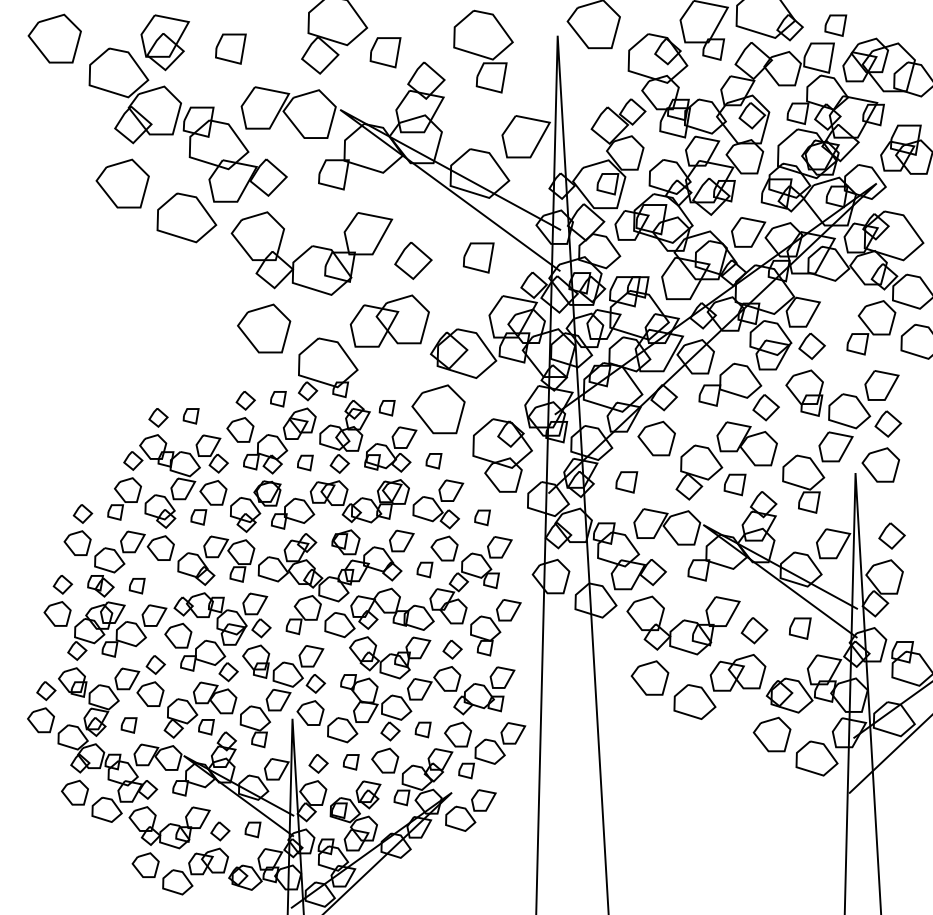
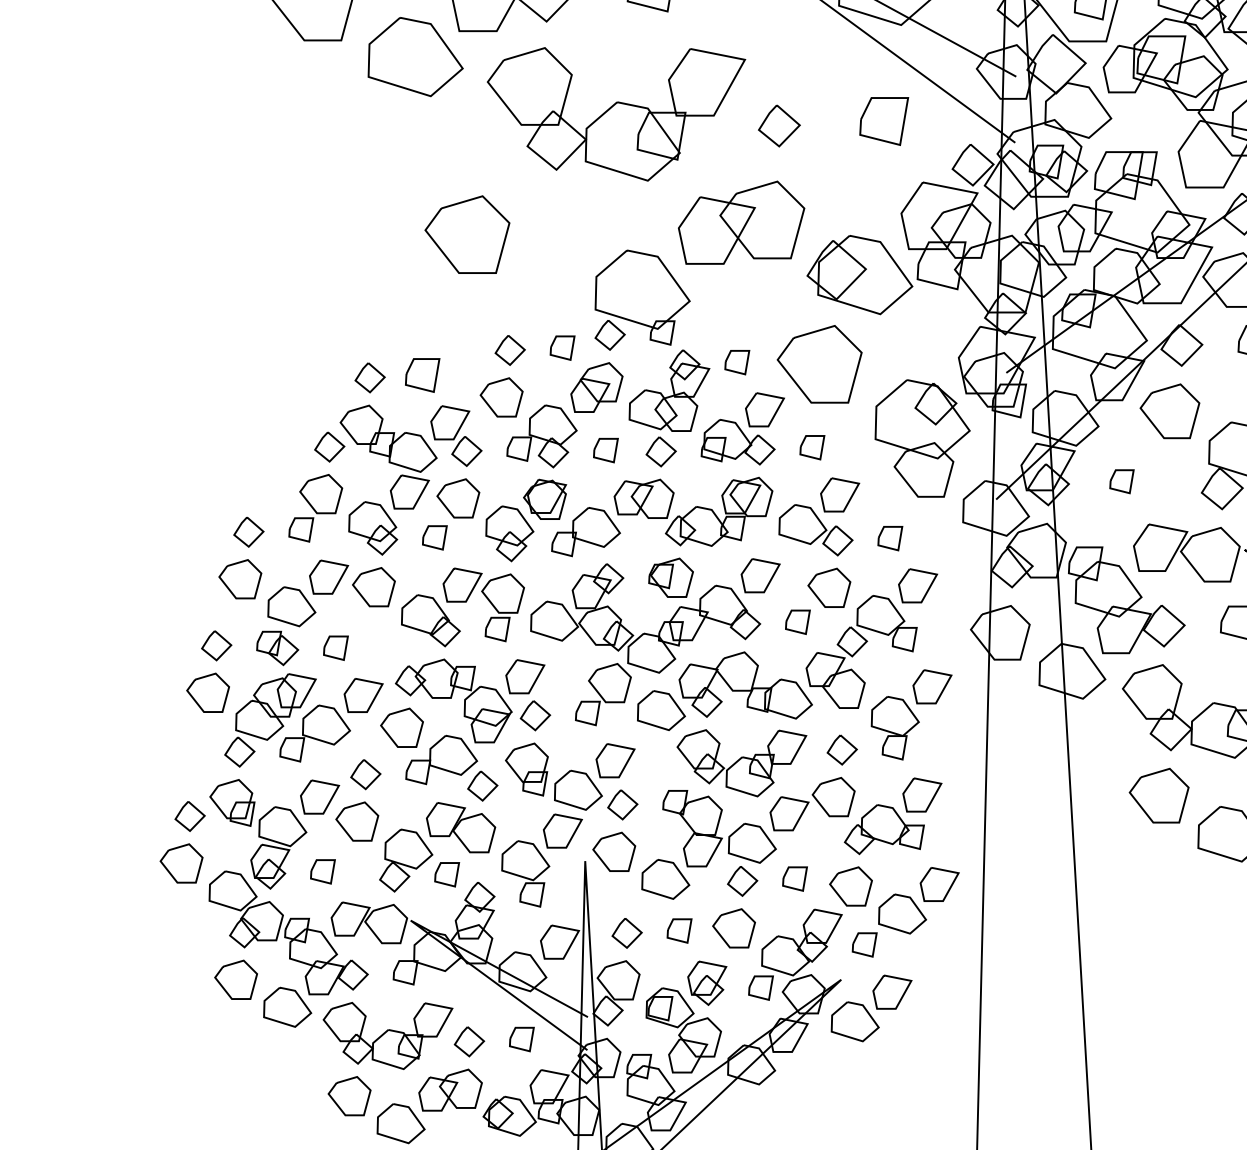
part: (413, 260) -> (779, 125), size x0.7
part: (264, 328) -> (468, 234), moved
part: (190, 416) -> (421, 375), size x1.4
part: (626, 482) -> (1121, 481), size x0.7

